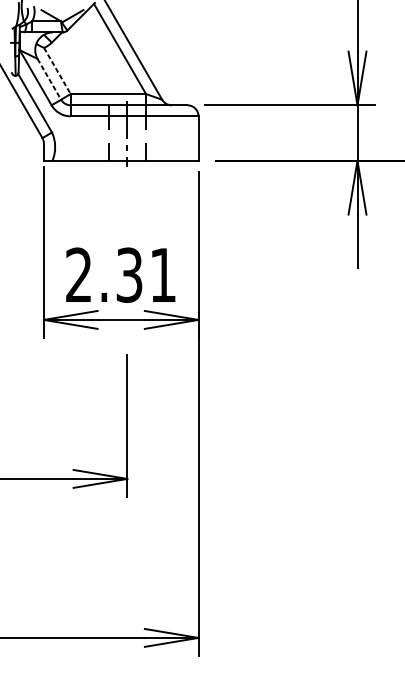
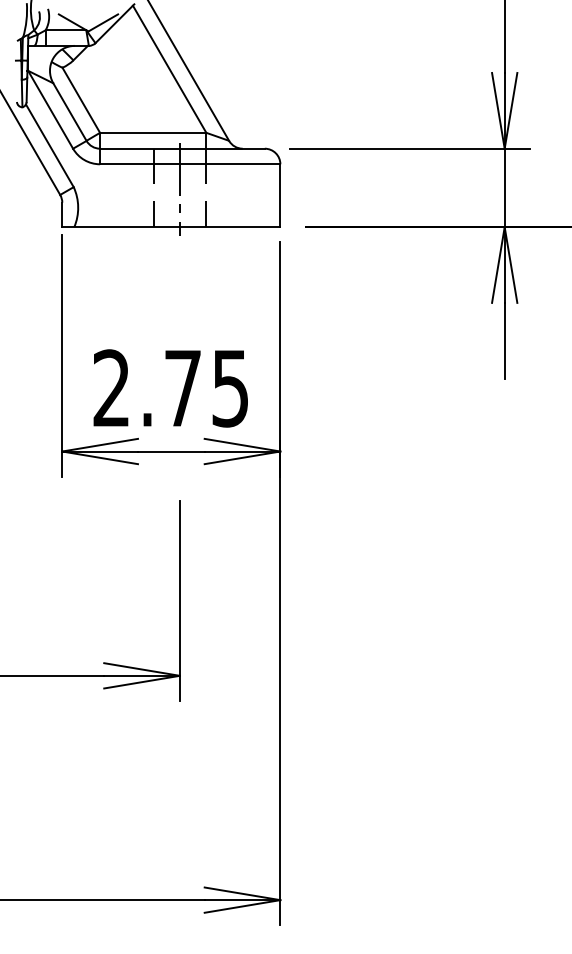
line: (57, 71) -> (81, 100), dashed -> solid
line: (49, 79) -> (70, 112), dashed -> solid
text: (146, 275) -> (206, 388), 2.31 -> 2.75

